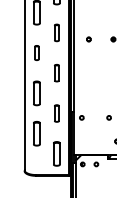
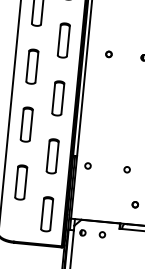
part: (56, 32) -> (63, 39), size x1.43
part: (36, 52) -> (31, 65), size x1.67
part: (56, 72) -> (57, 97), size x1.43
part: (56, 113) -> (52, 156), size x1.43

